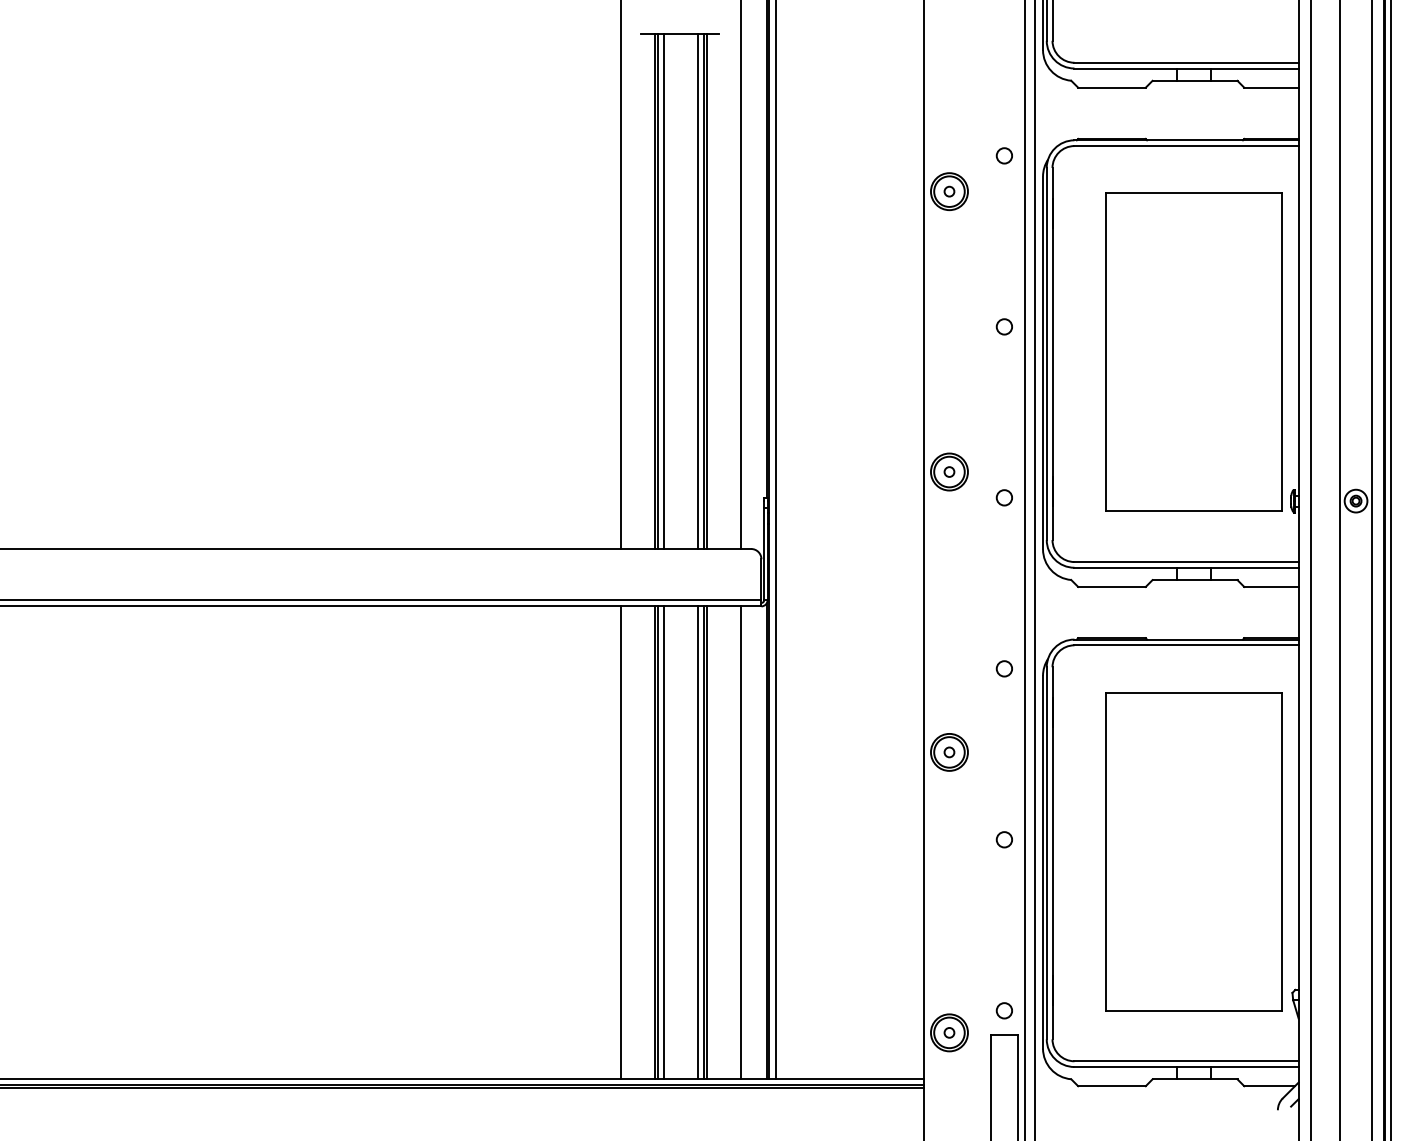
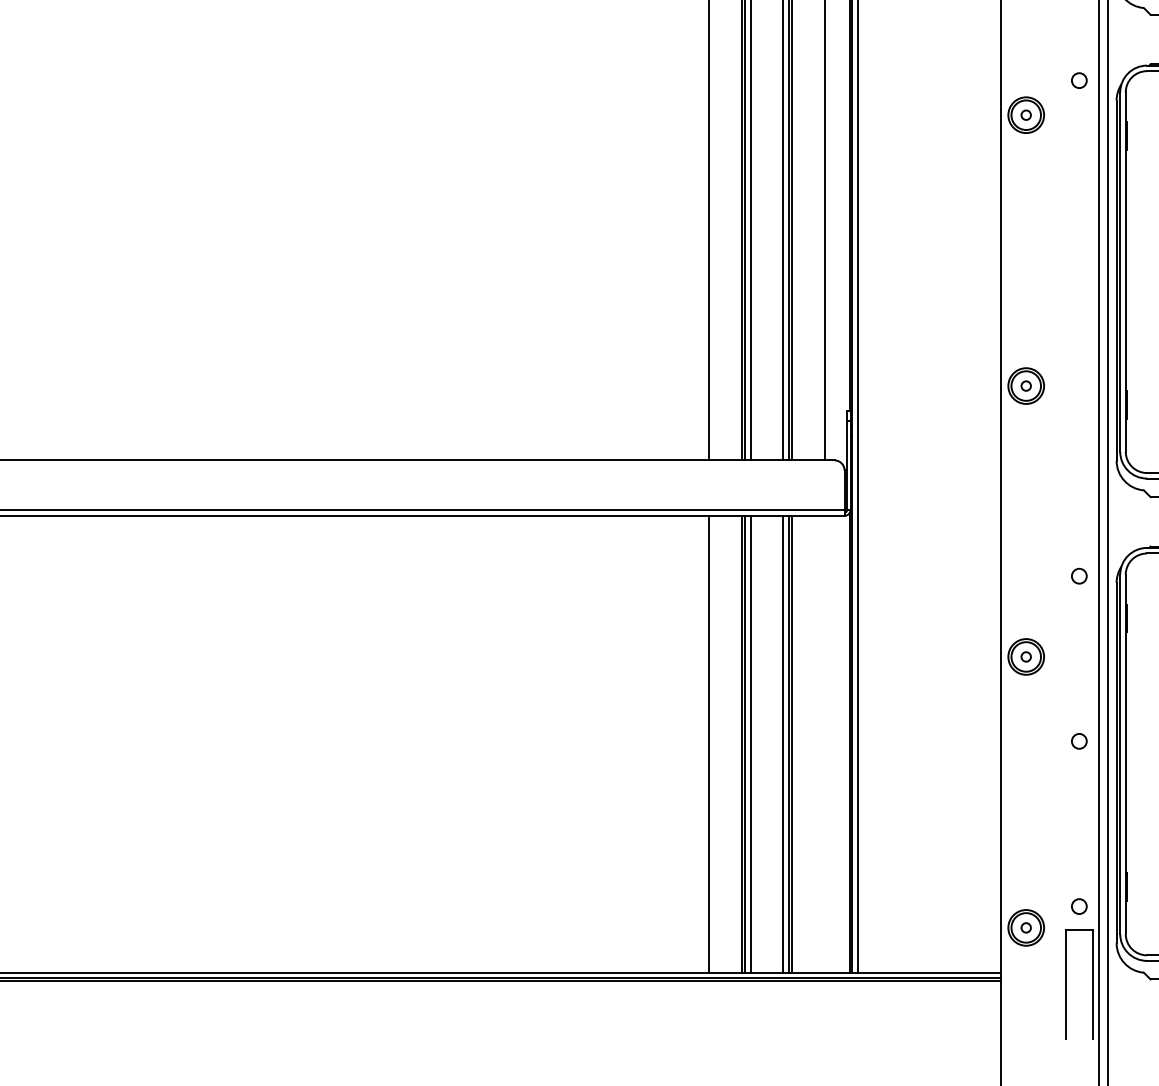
circle: (1003, 326) -> (1078, 245), removed
circle: (1003, 497) -> (1078, 410), removed
line: (741, 842) -> (825, 743), removed

